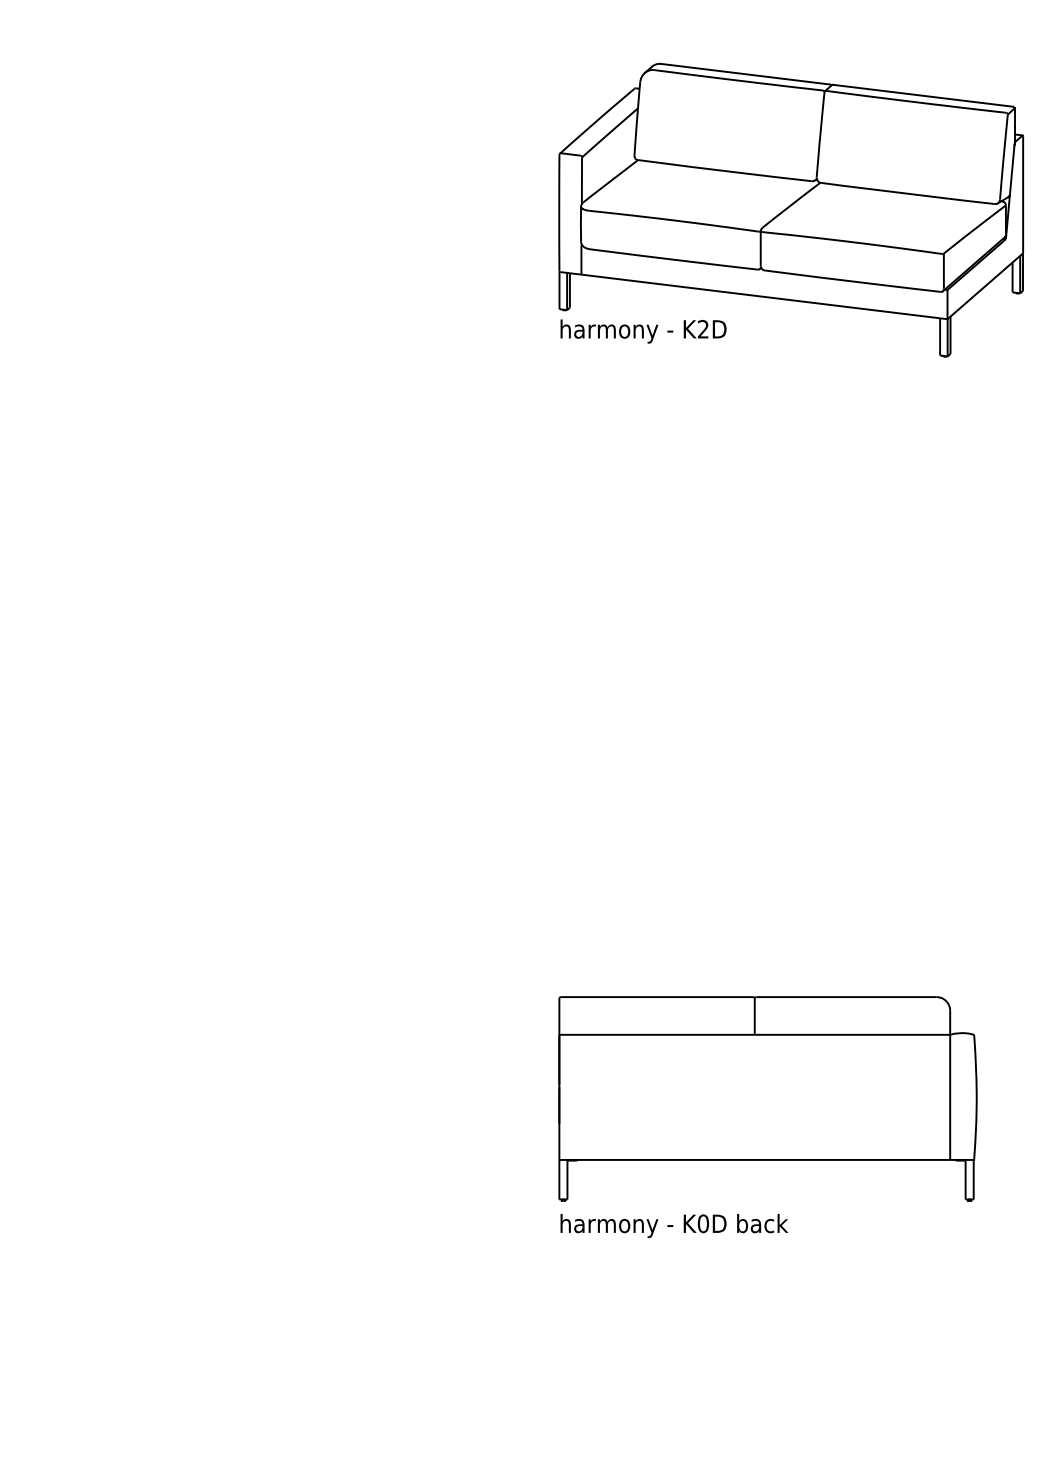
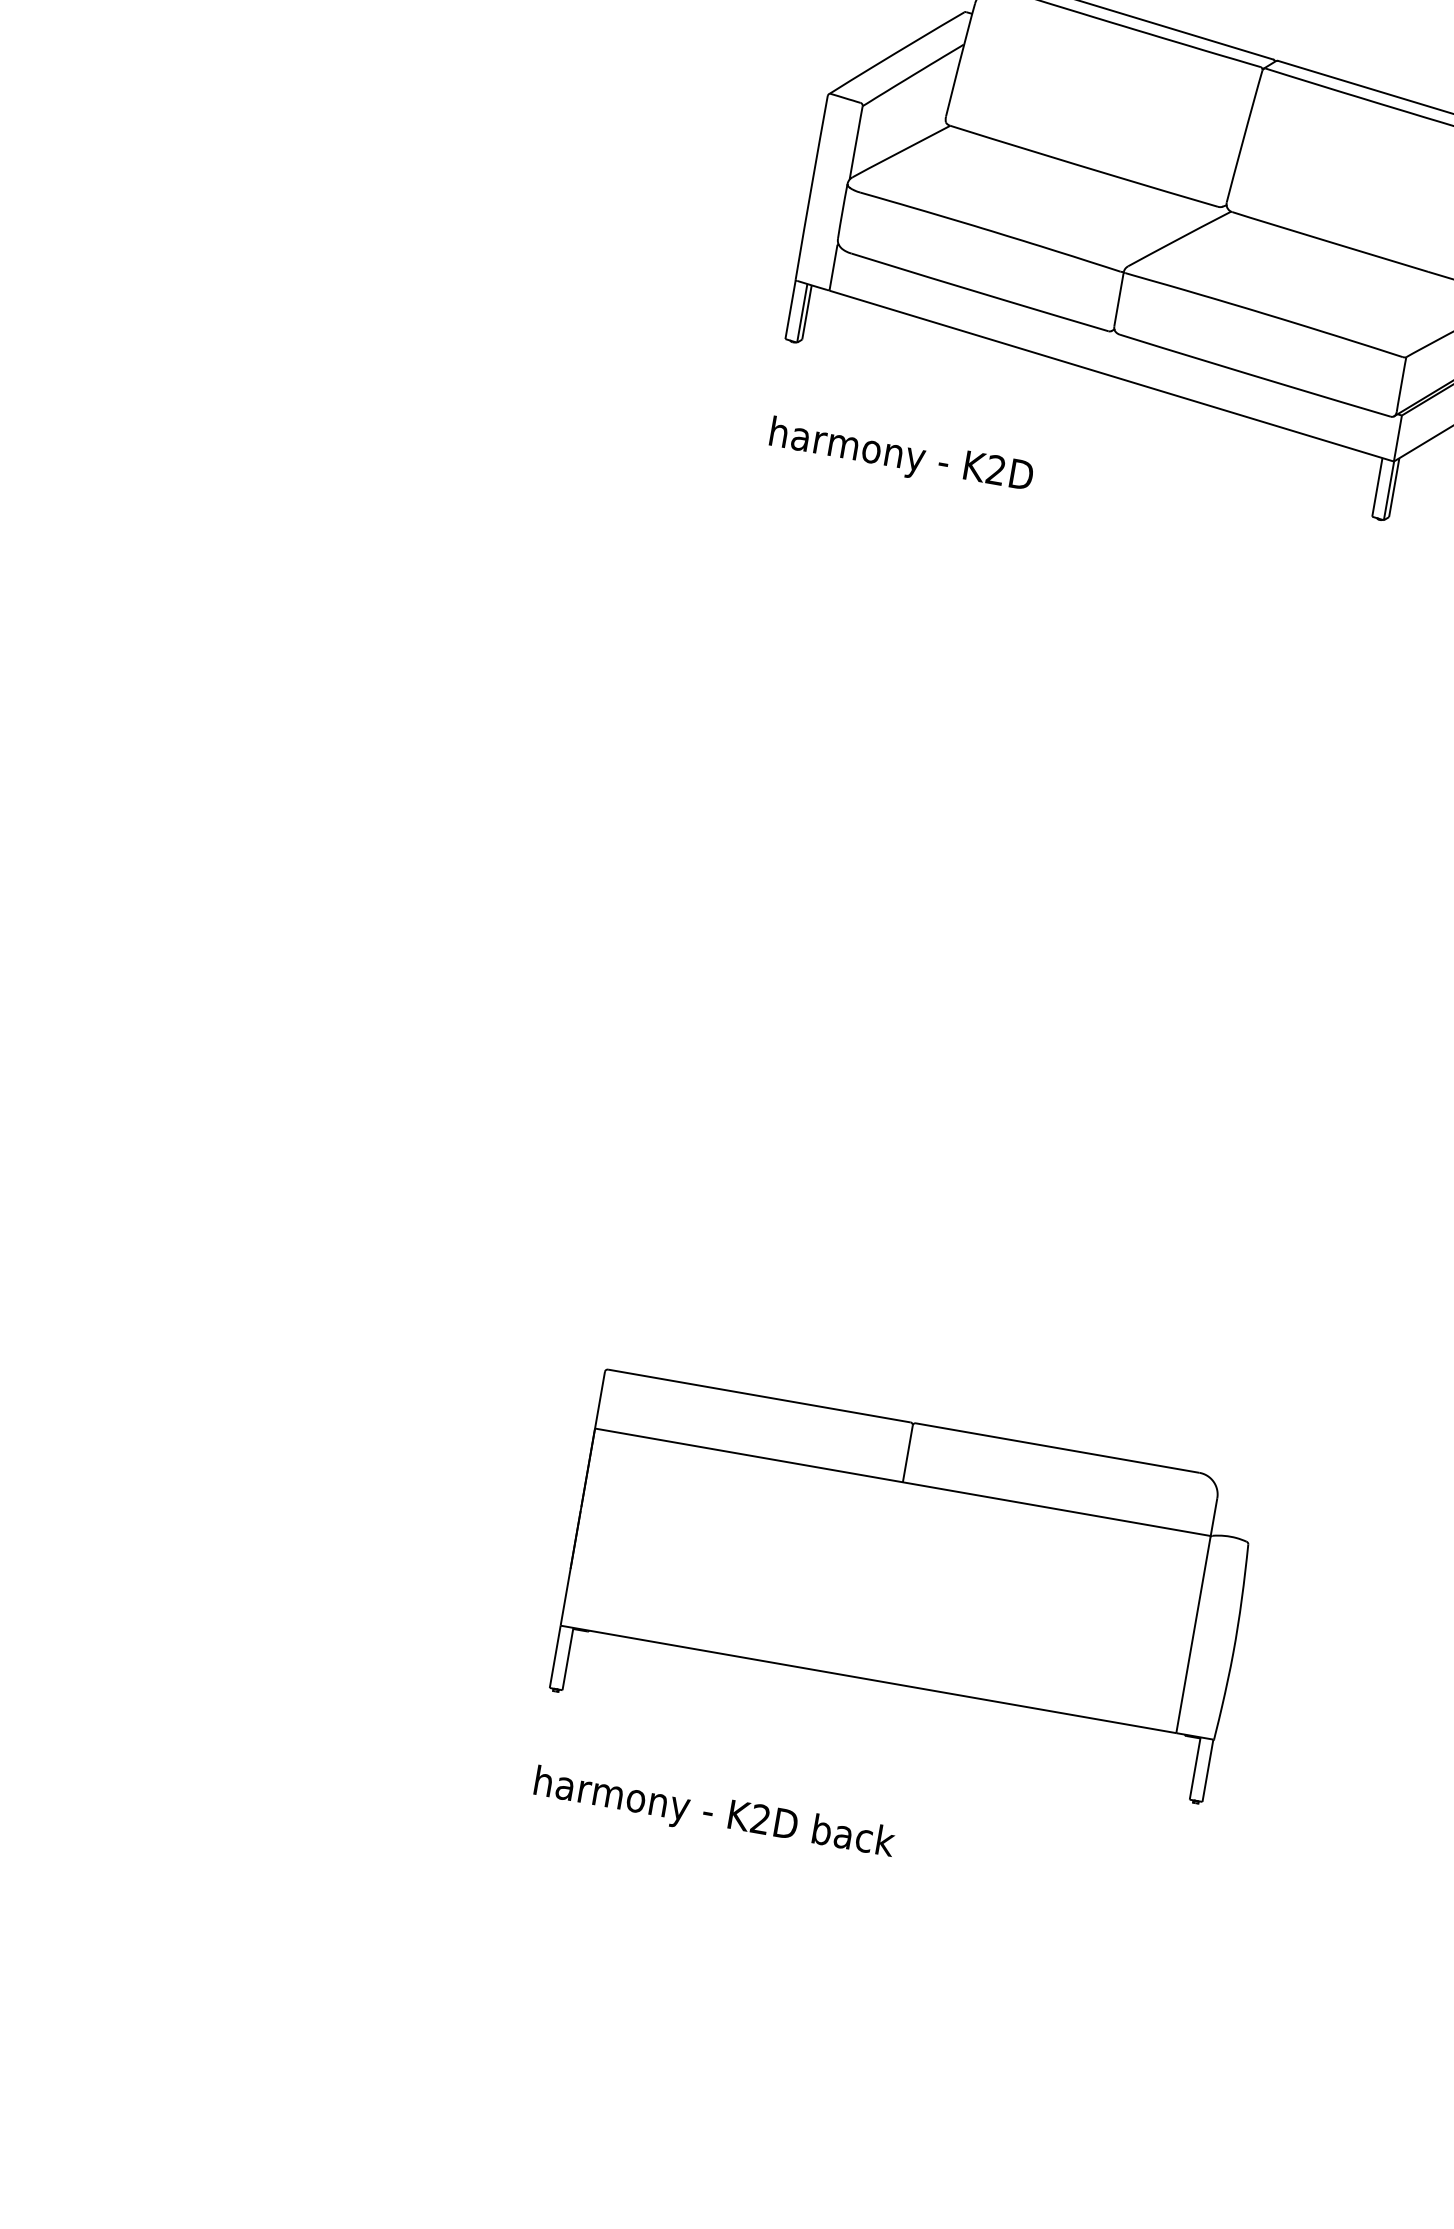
text: (643, 331) -> (901, 457), moved
part: (767, 1098) -> (905, 1586), moved
text: (703, 1223) -> (760, 1818), K0D -> K2D

